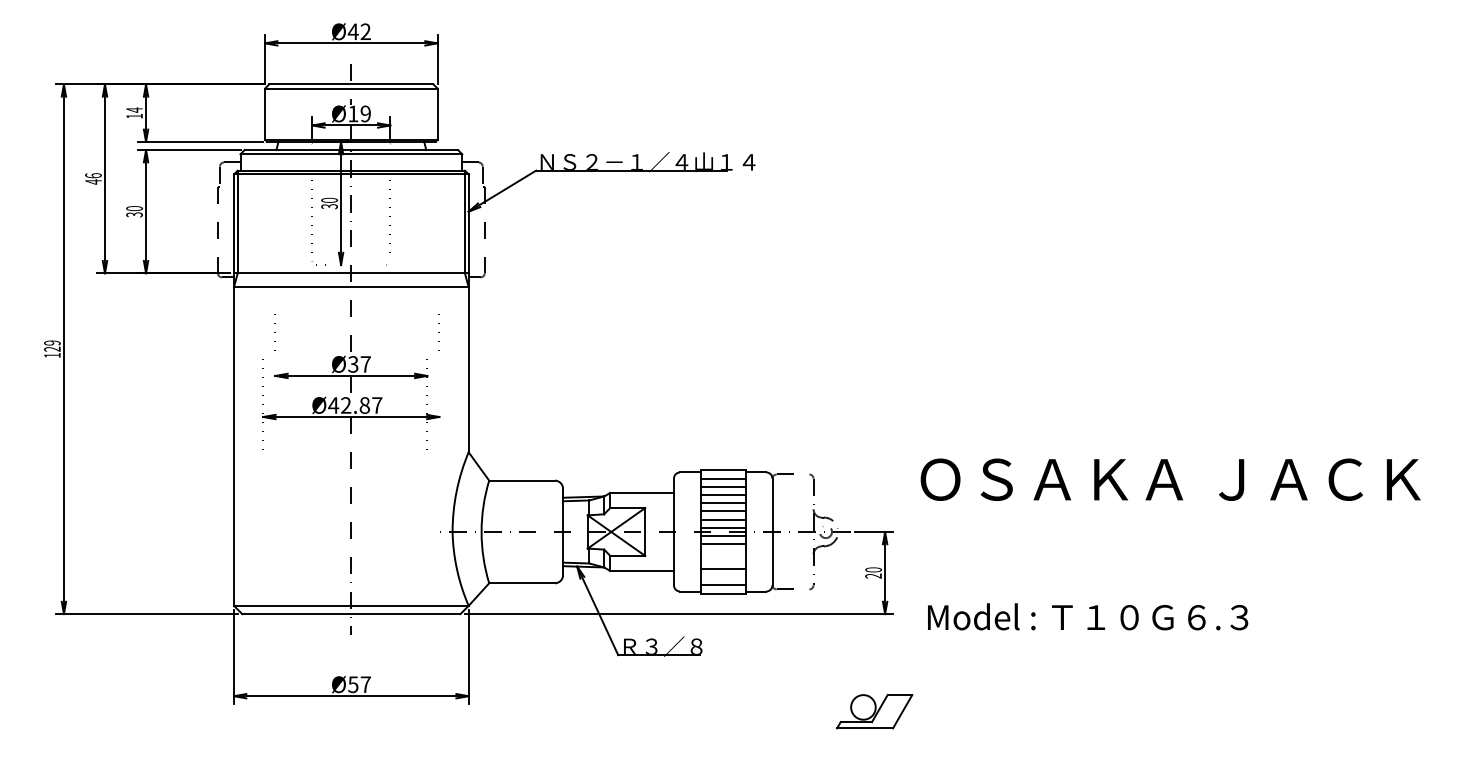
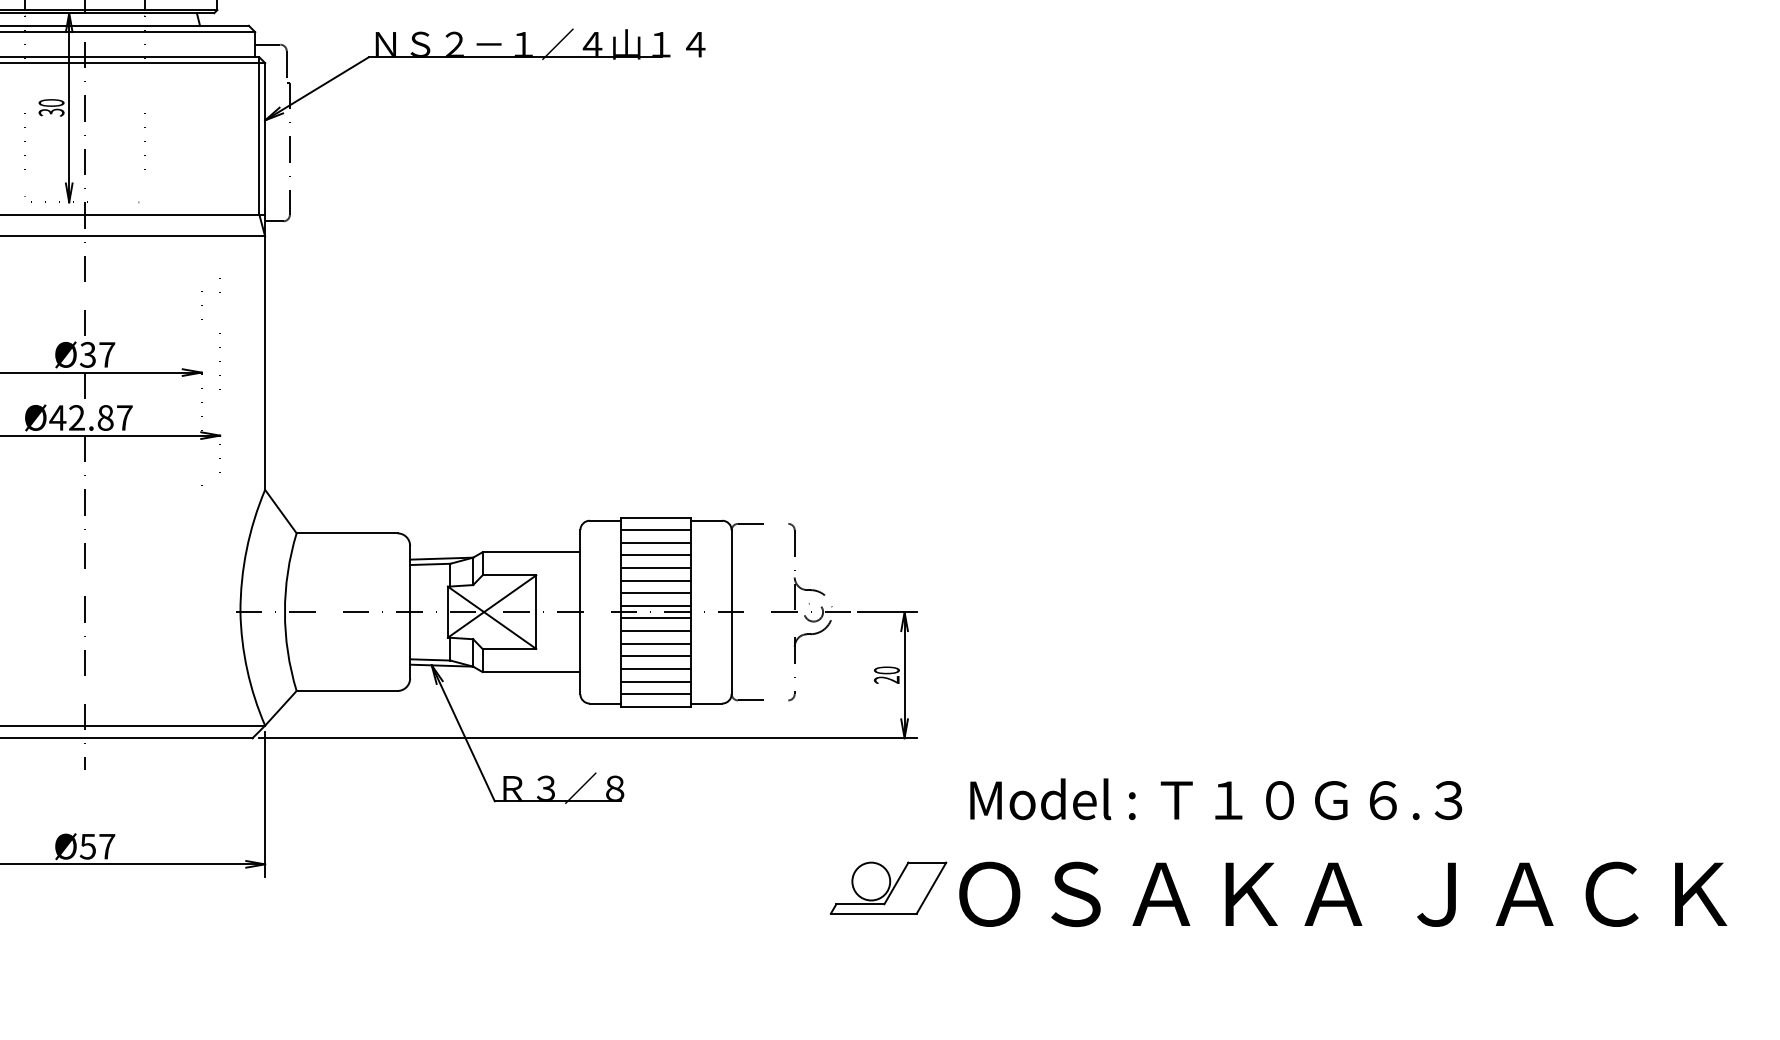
text: (1170, 479) -> (1342, 893), moved
line: (722, 552) -> (654, 643), added
line: (722, 560) -> (654, 655), added
line: (722, 577) -> (654, 682), added
text: (1088, 616) -> (1216, 798), moved

